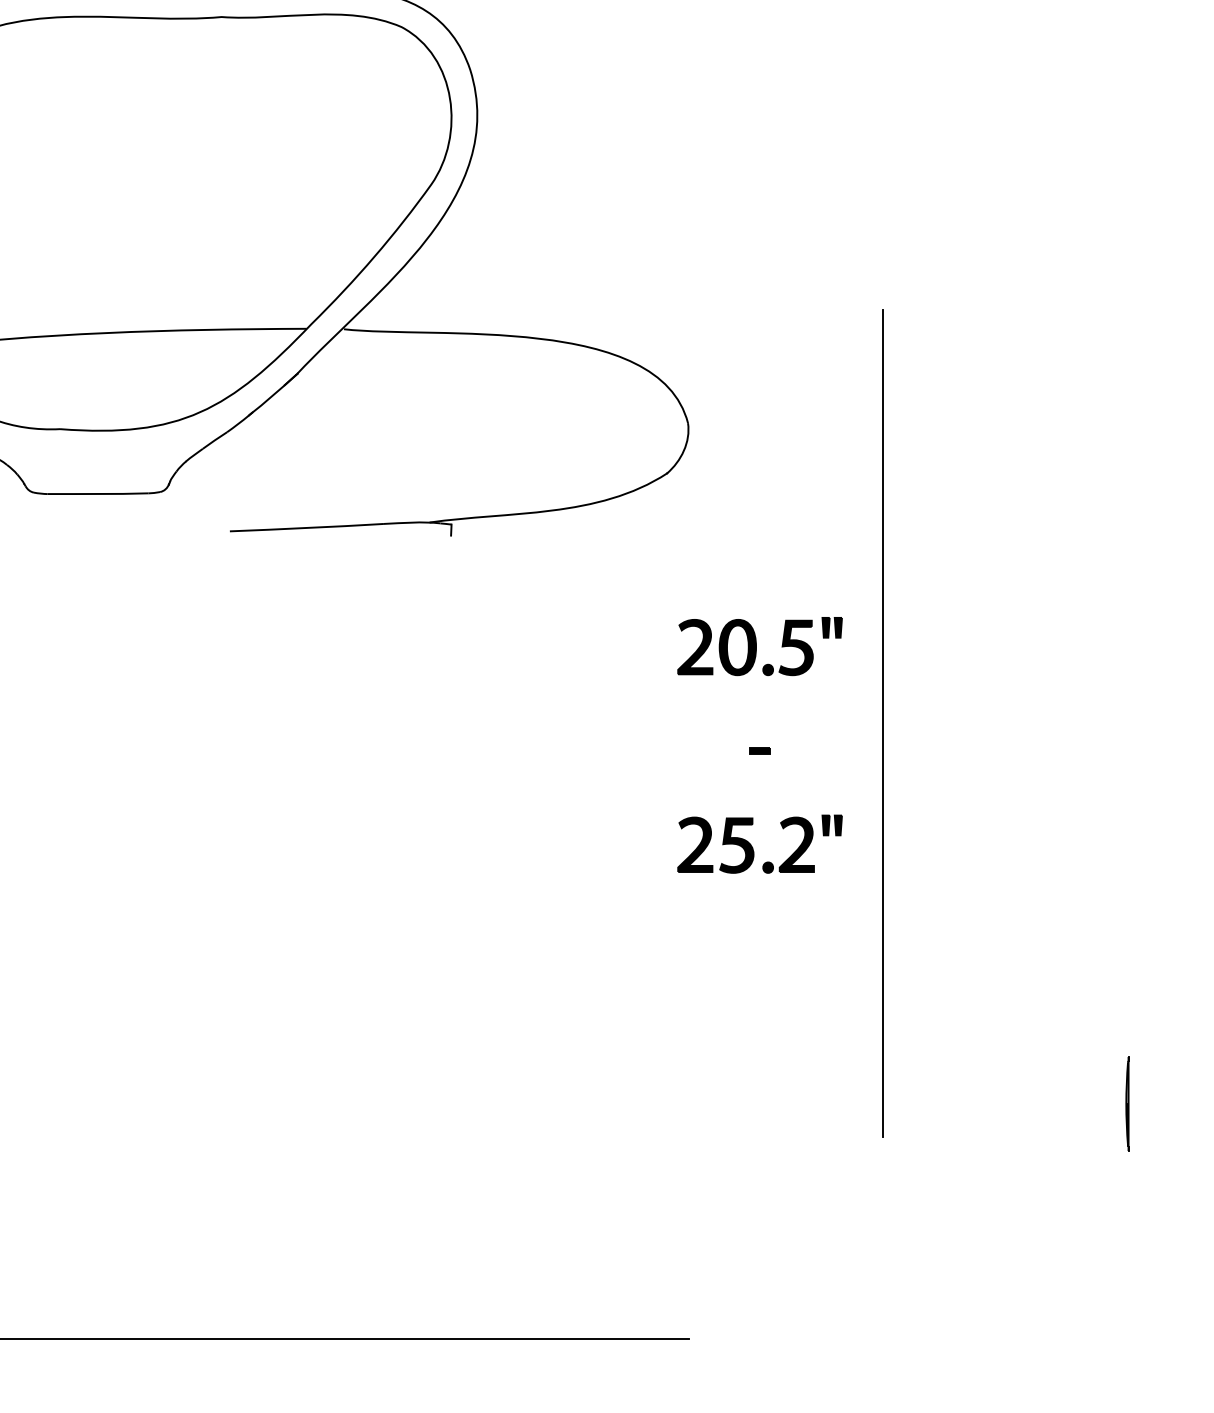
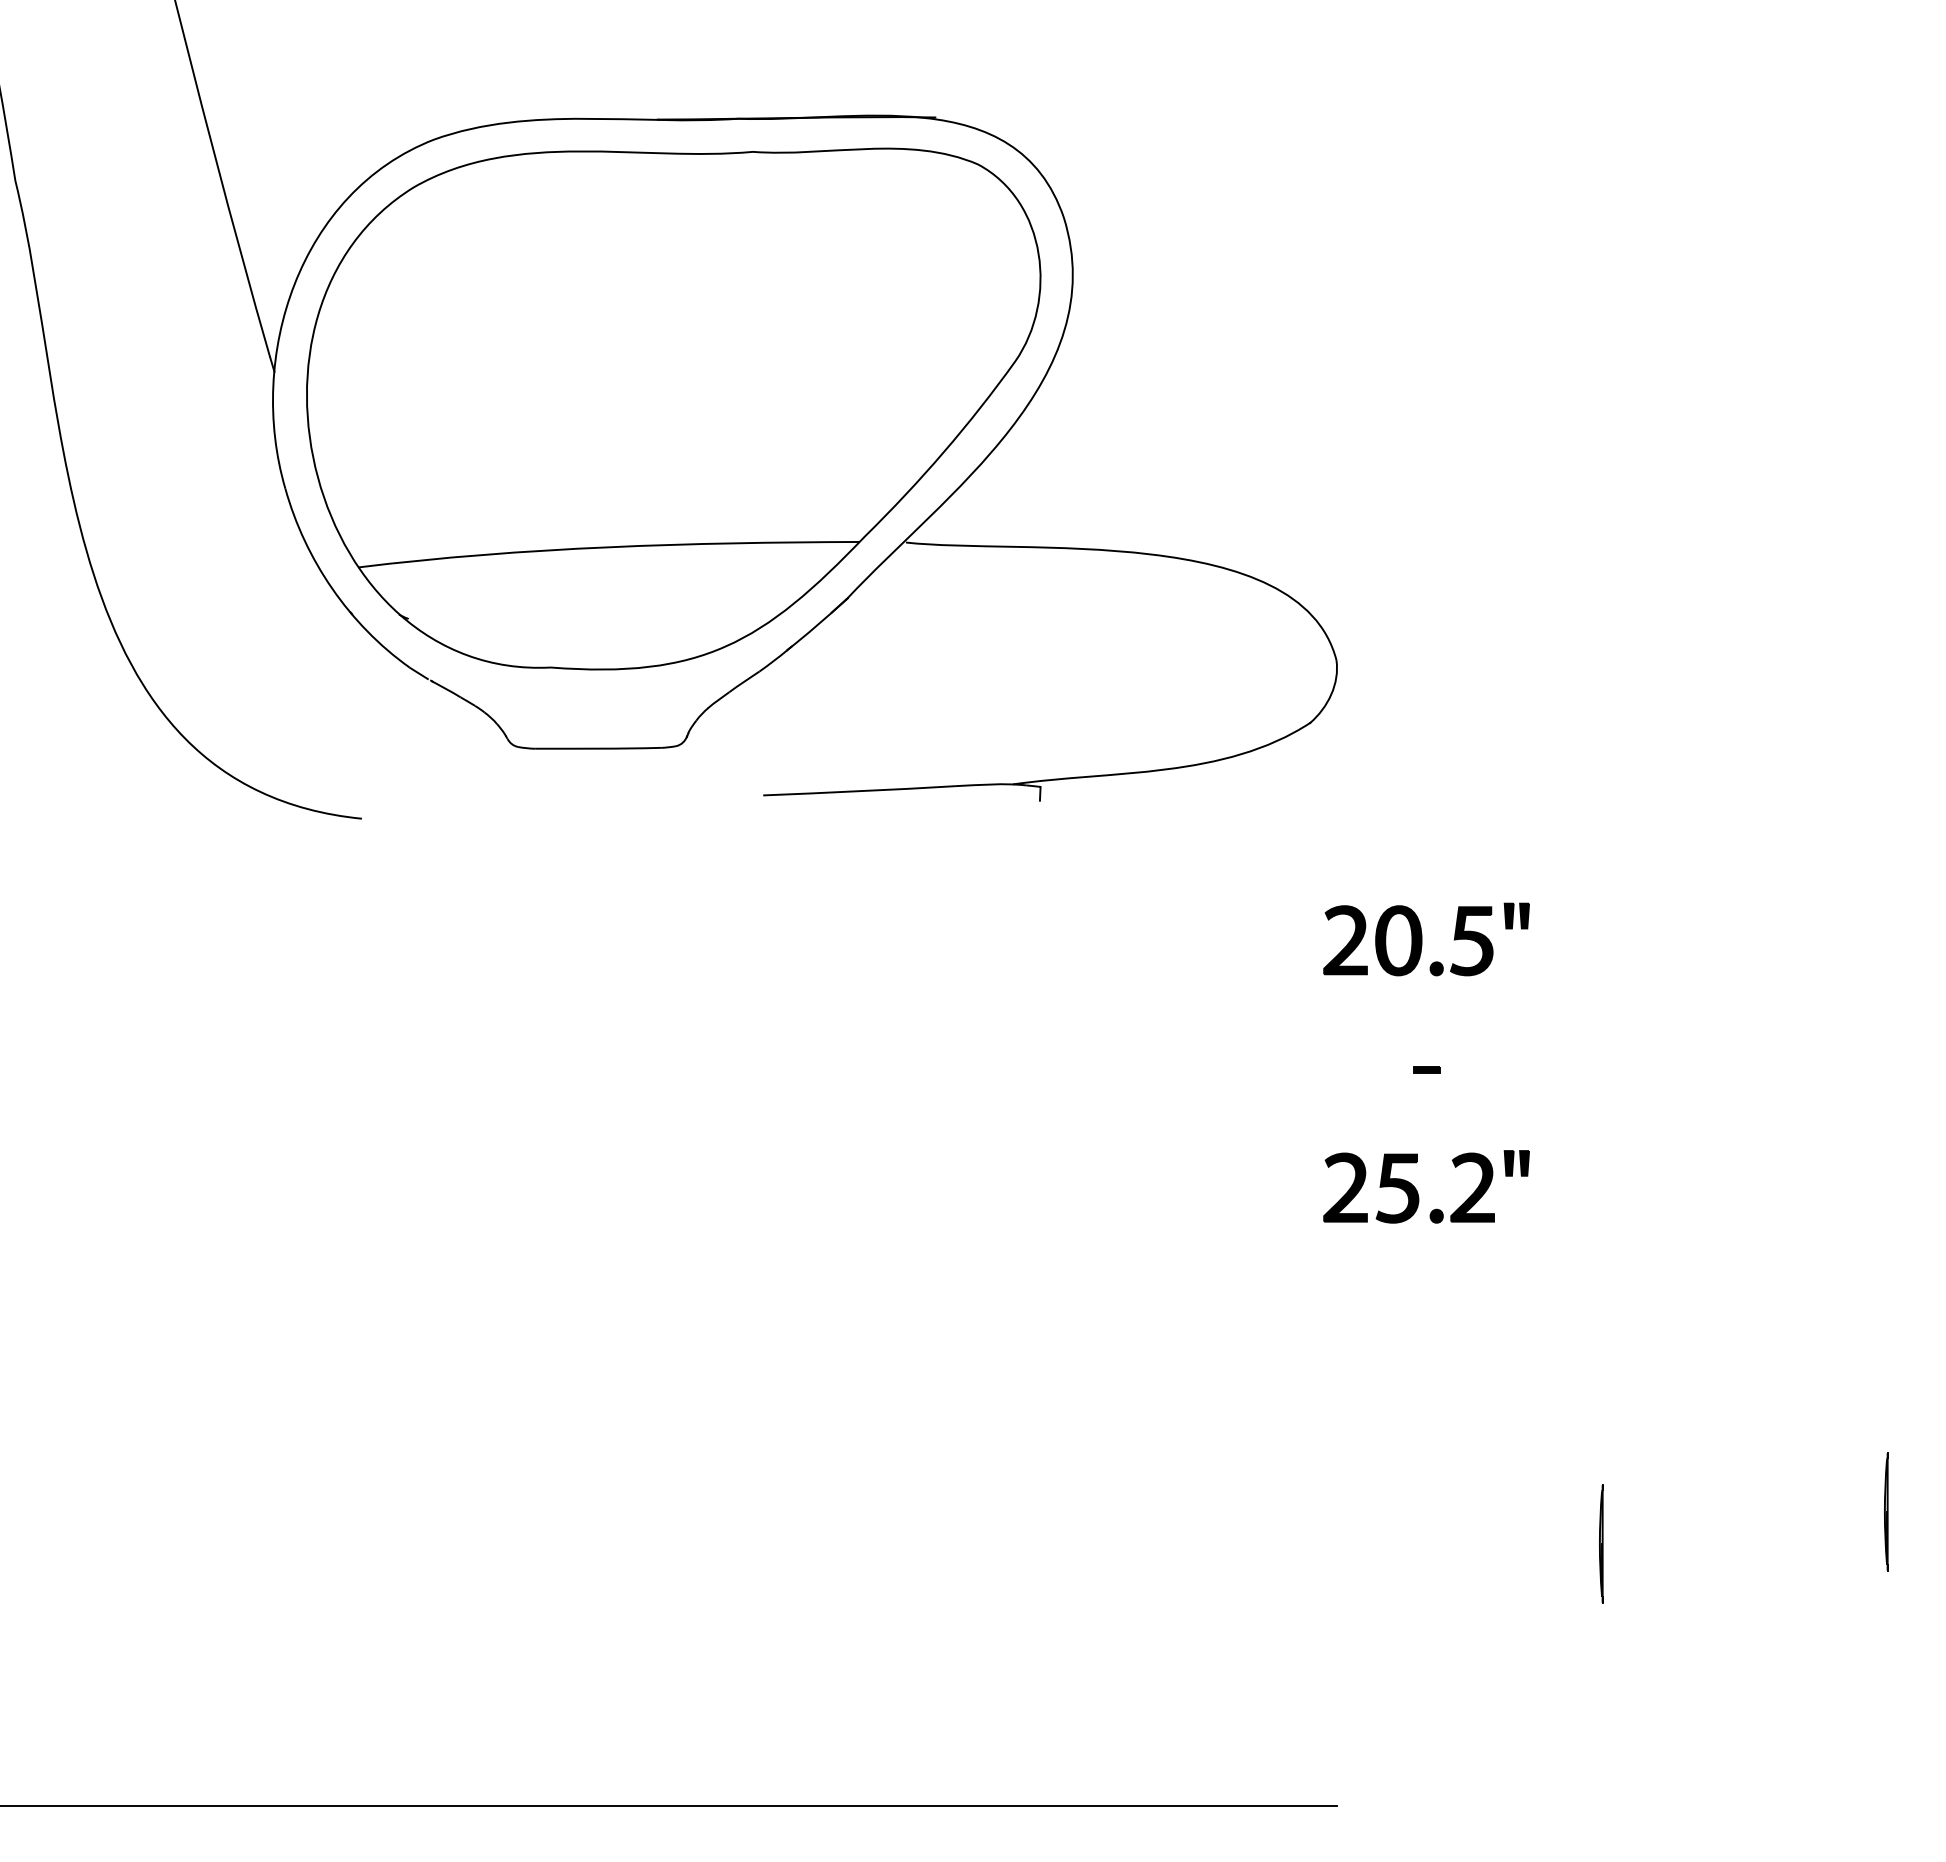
line: (883, 723) -> (1580, 1035), removed
line: (899, 1129) -> (1601, 1543), added

